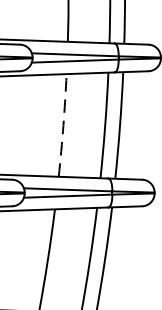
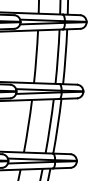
arc: (63, 124) -> (36, 56), dashed -> solid

